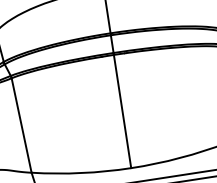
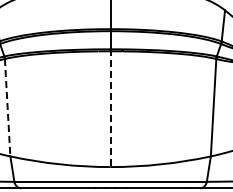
line: (122, 110) -> (110, 108), solid -> dashed
line: (21, 125) -> (7, 107), solid -> dashed

